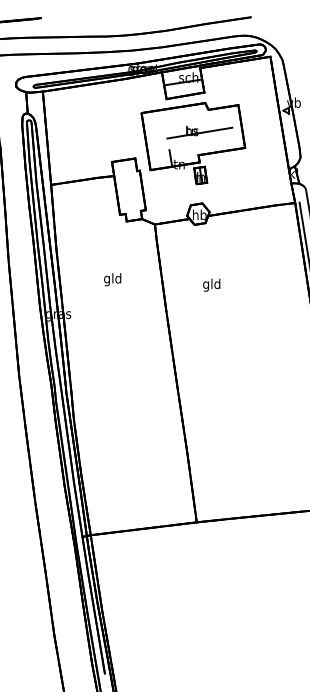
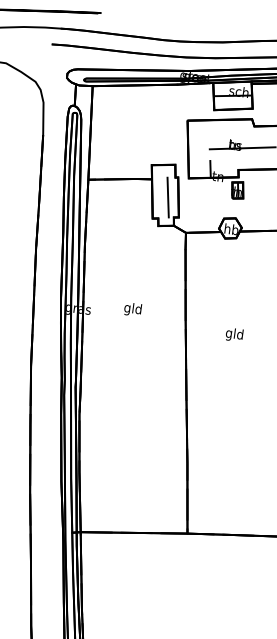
line: (132, 191) -> (168, 197), added
text: (112, 279) -> (132, 309), moved
text: (211, 284) -> (234, 334), moved

